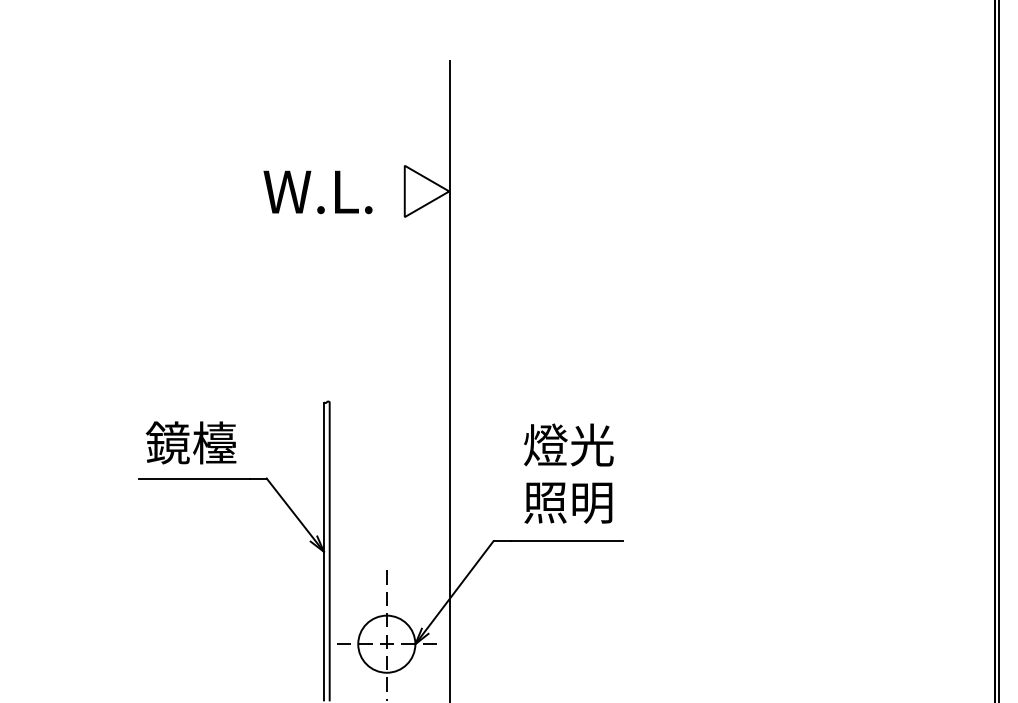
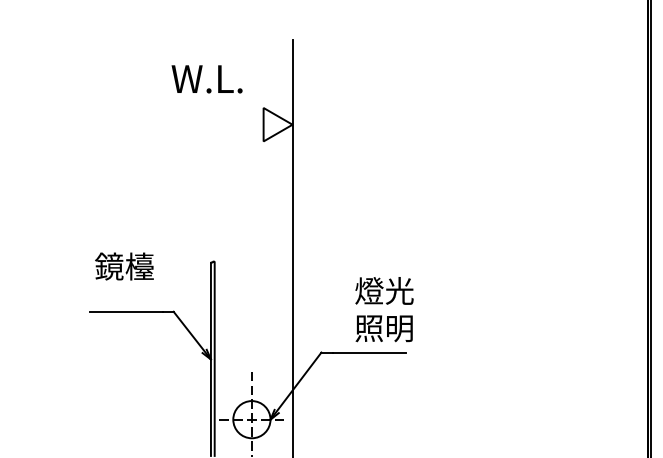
text: (317, 192) -> (206, 79), moved
text: (191, 442) -> (124, 266), moved
text: (568, 473) -> (384, 309), moved

